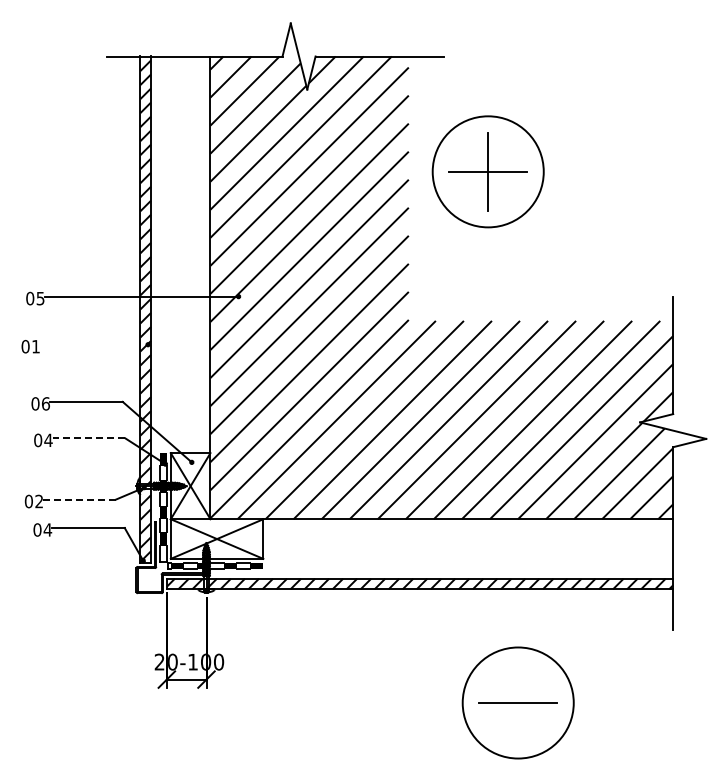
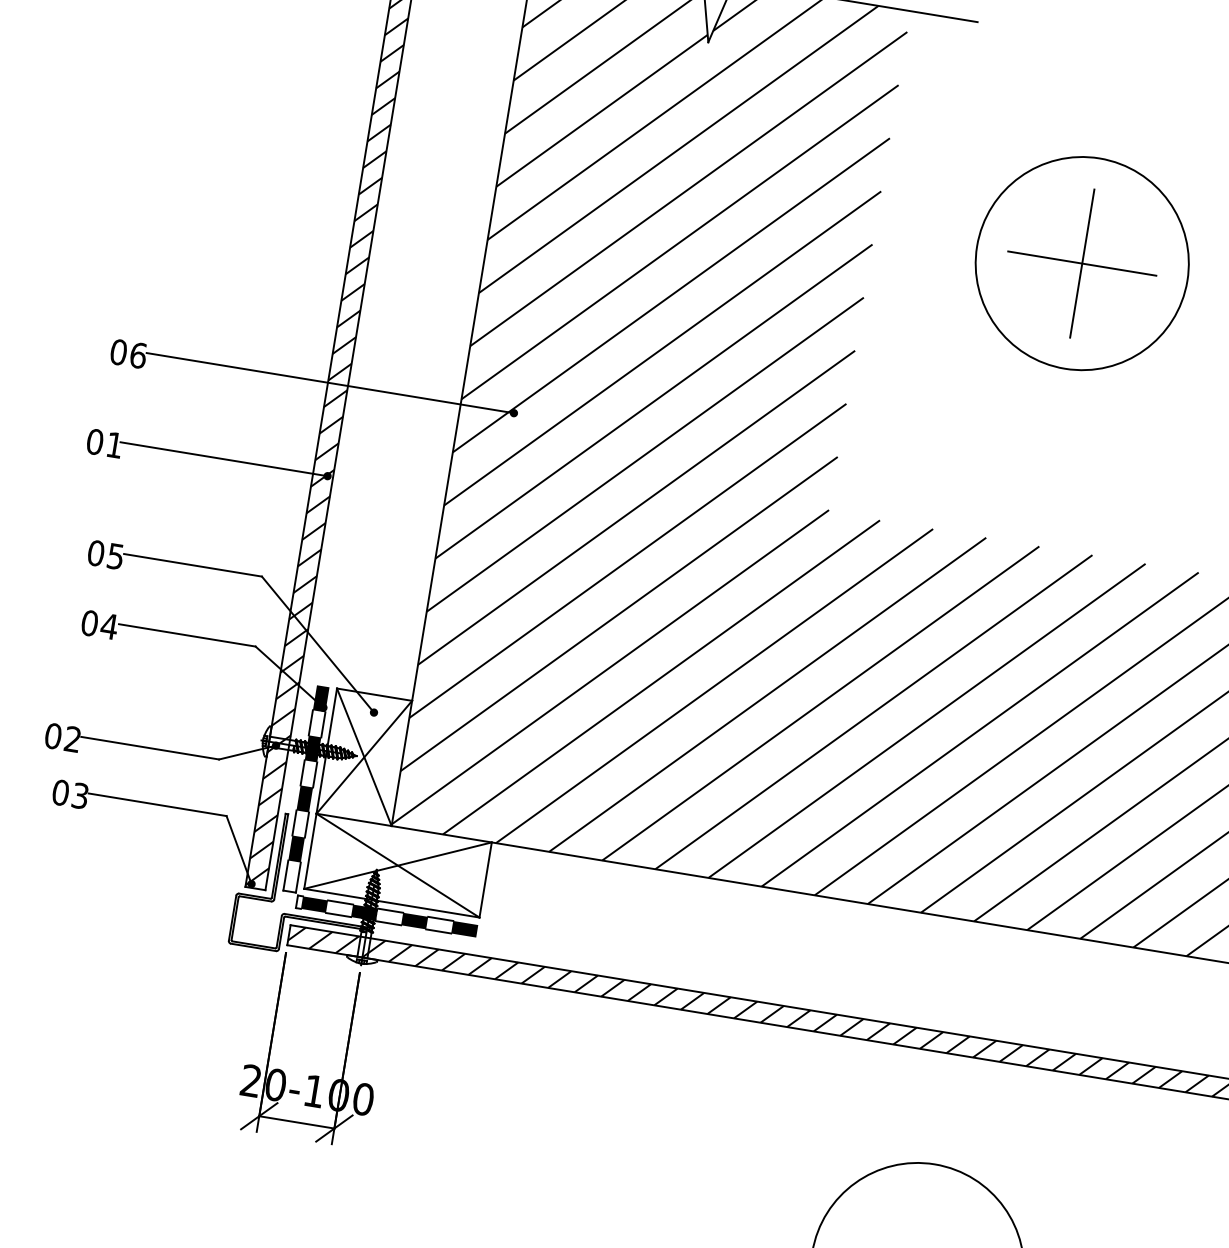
part: (487, 171) -> (1080, 262), moved
text: (40, 298) -> (138, 355), 05 -> 06
line: (93, 344) -> (224, 458), added
text: (45, 403) -> (115, 555), 06 -> 05
line: (88, 438) -> (185, 635), dashed -> solid
line: (79, 499) -> (149, 748), dashed -> solid
text: (47, 529) -> (79, 794), 04 -> 03

